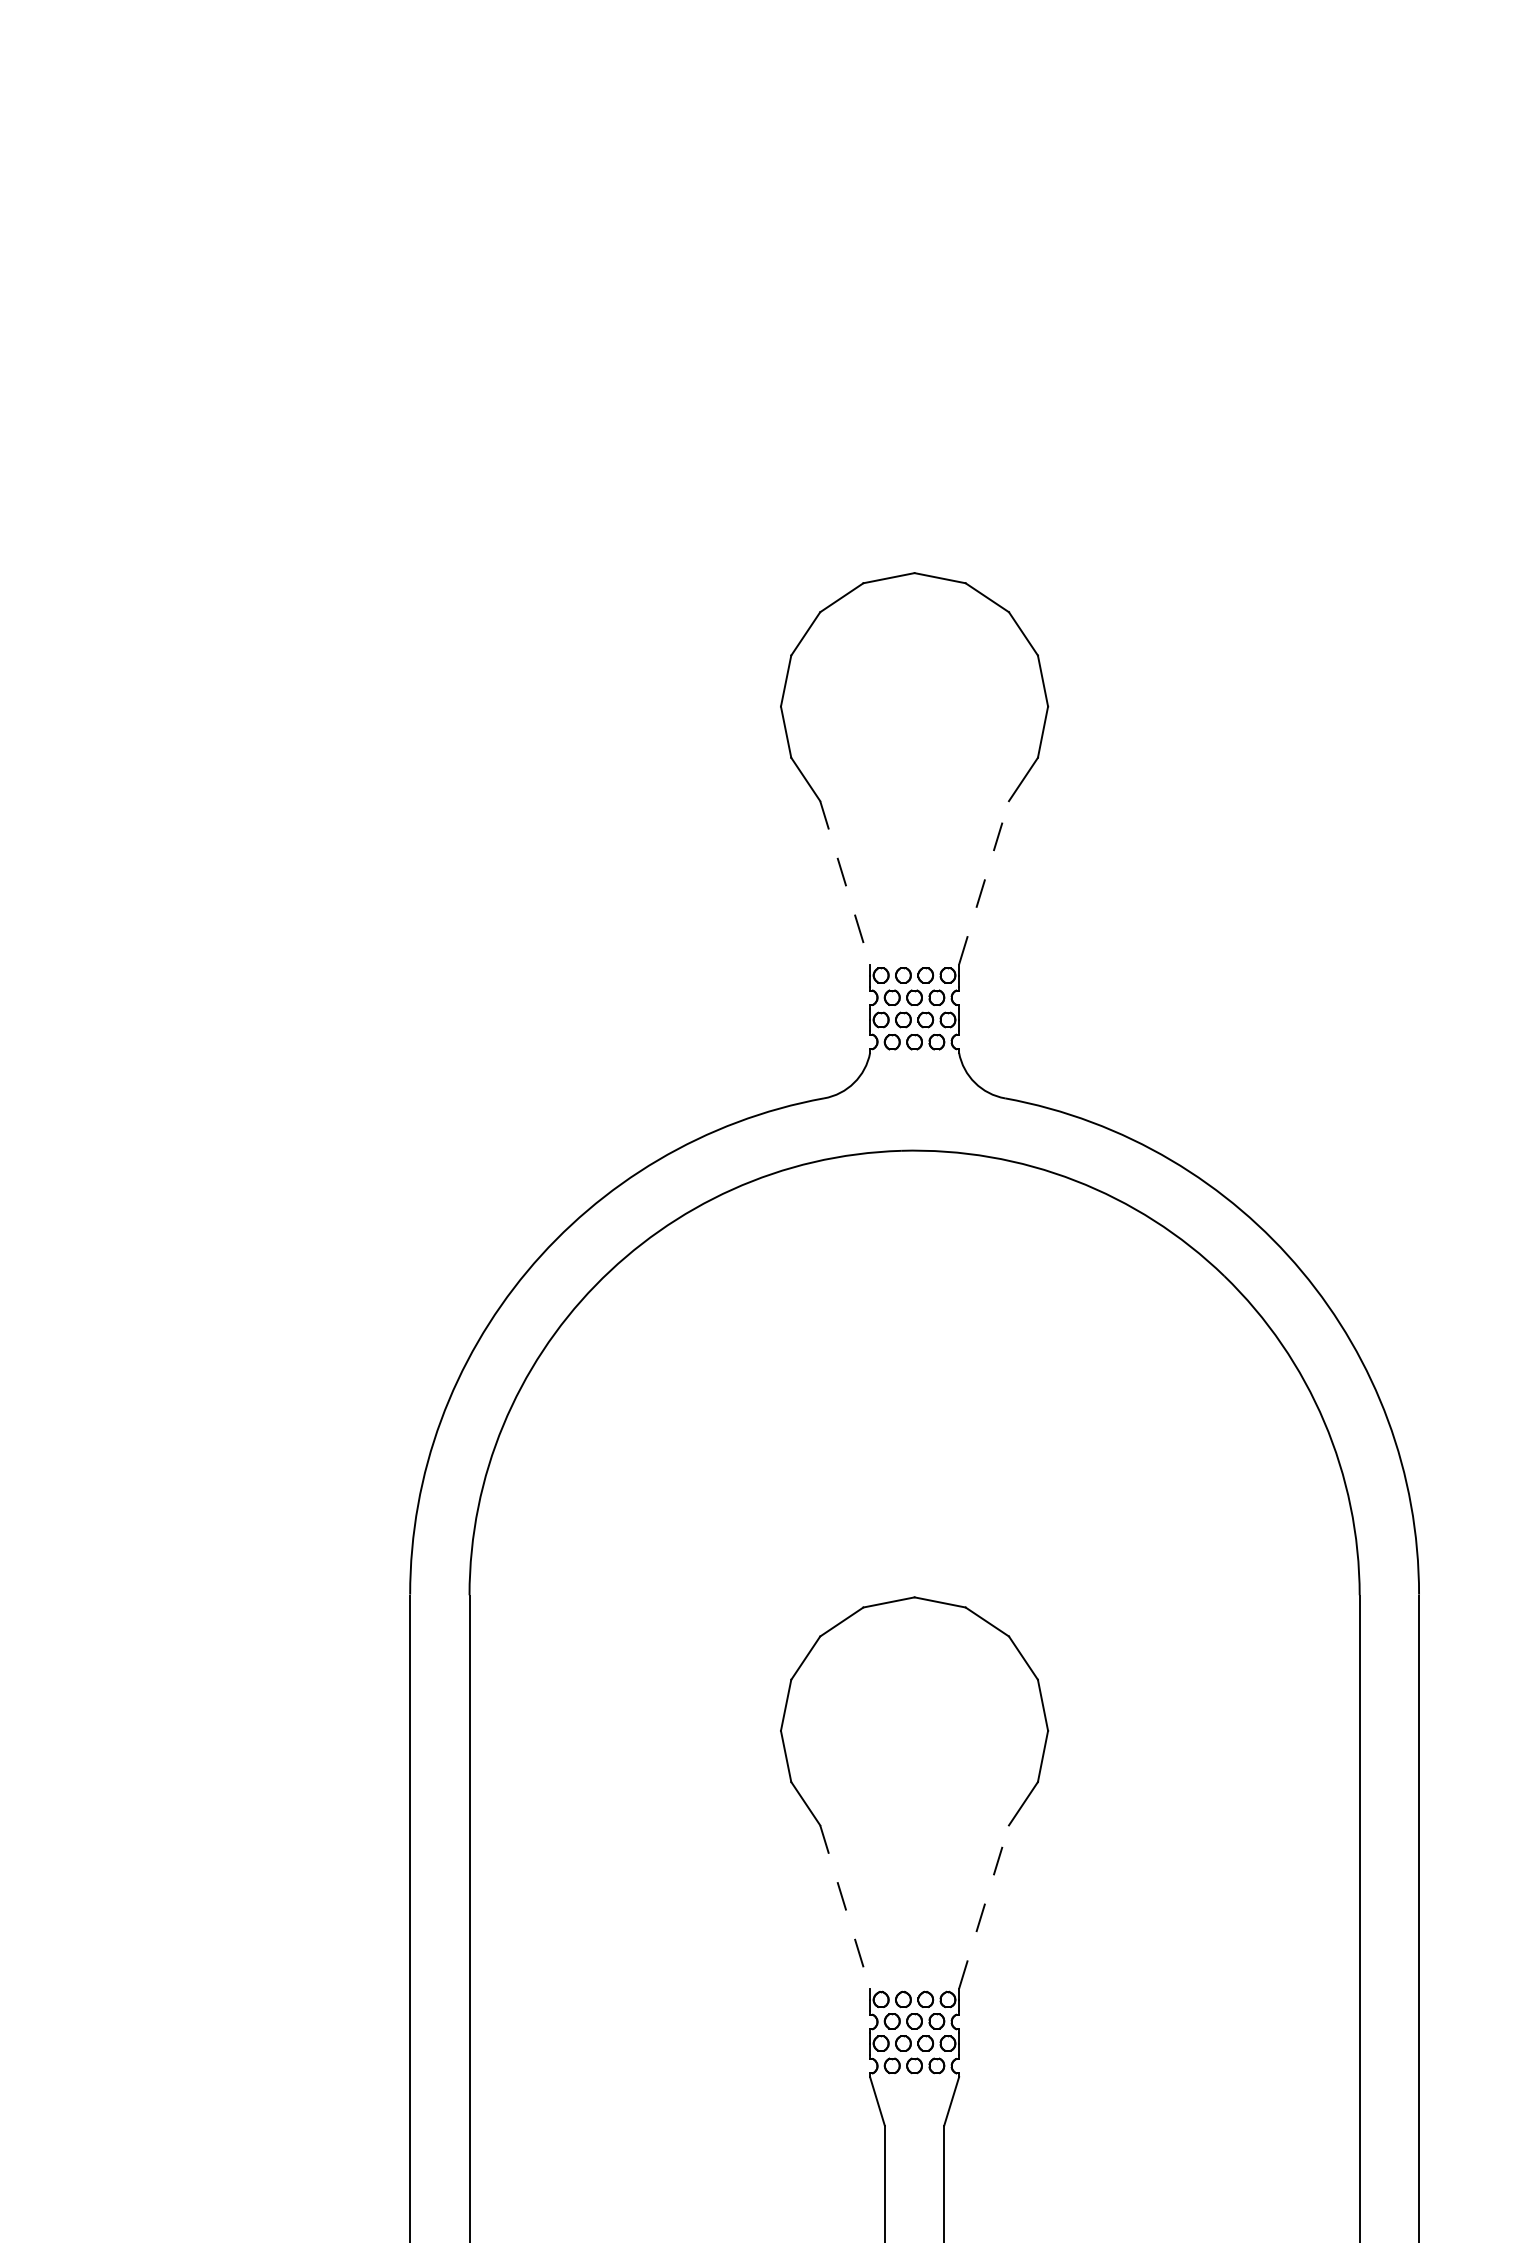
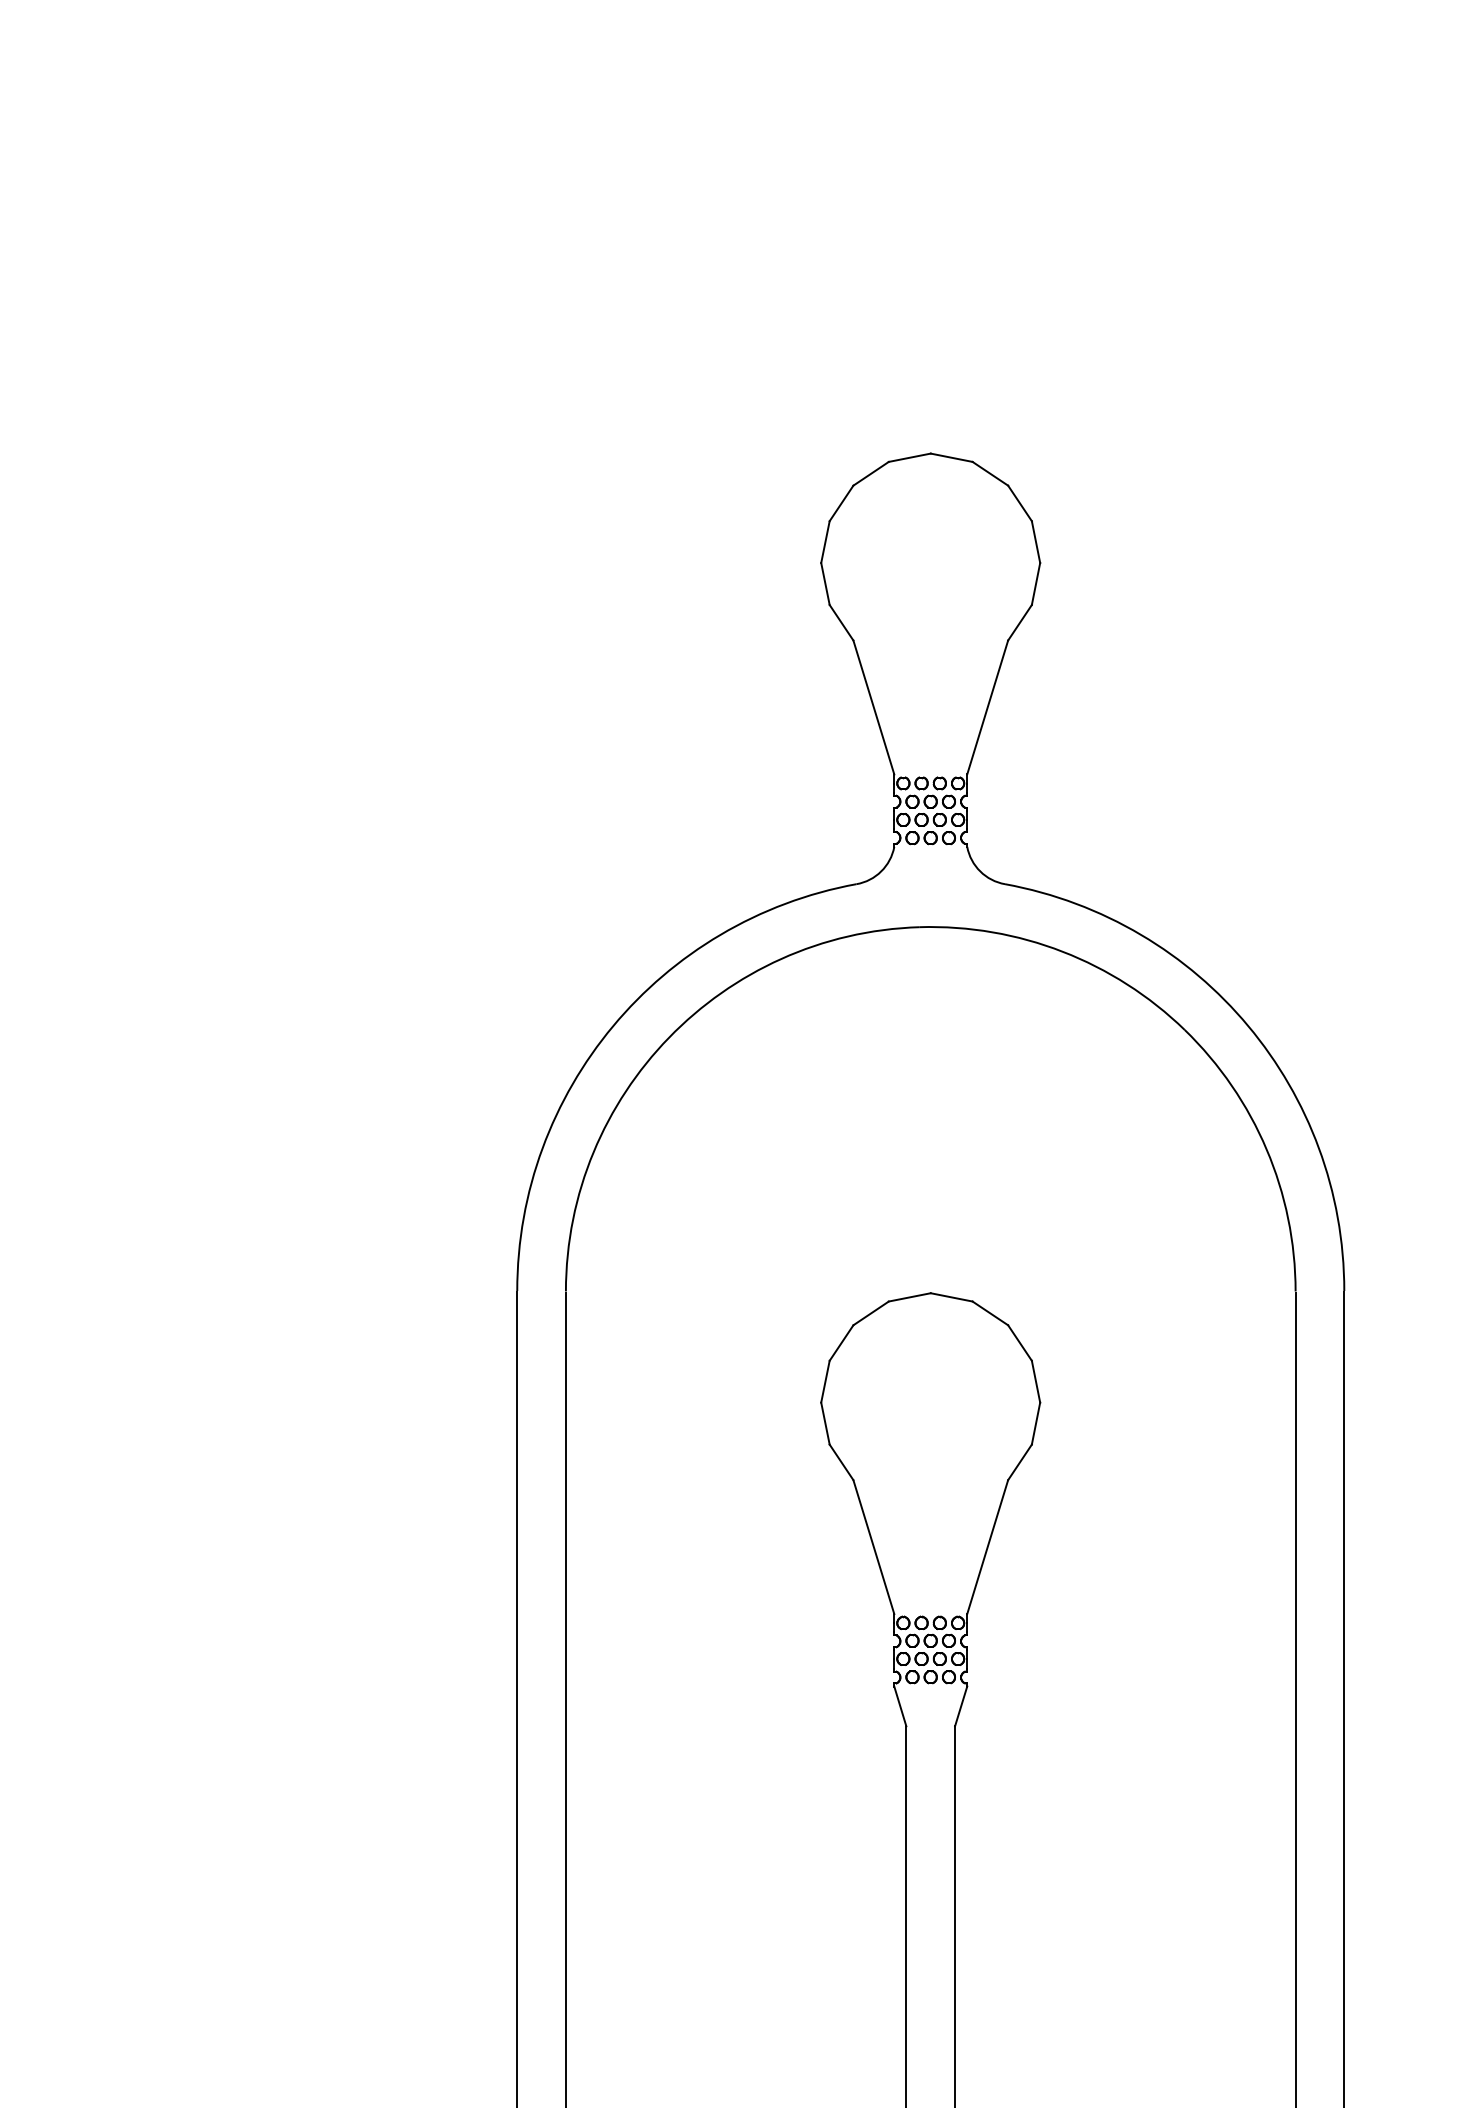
line: (845, 882) -> (874, 707), dashed -> solid
line: (983, 882) -> (987, 707), dashed -> solid
line: (983, 1906) -> (987, 1546), dashed -> solid
line: (845, 1907) -> (874, 1547), dashed -> solid

